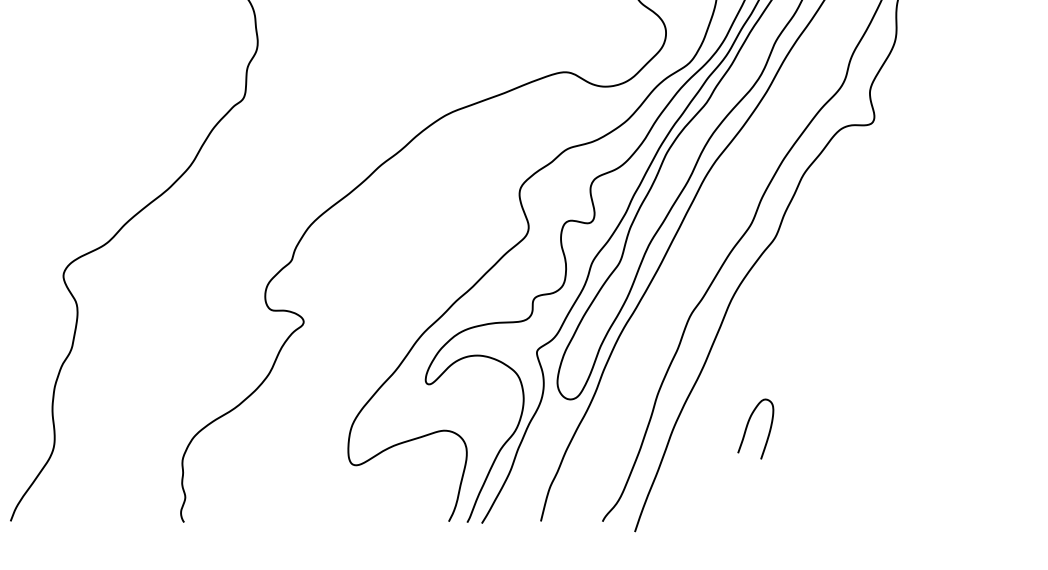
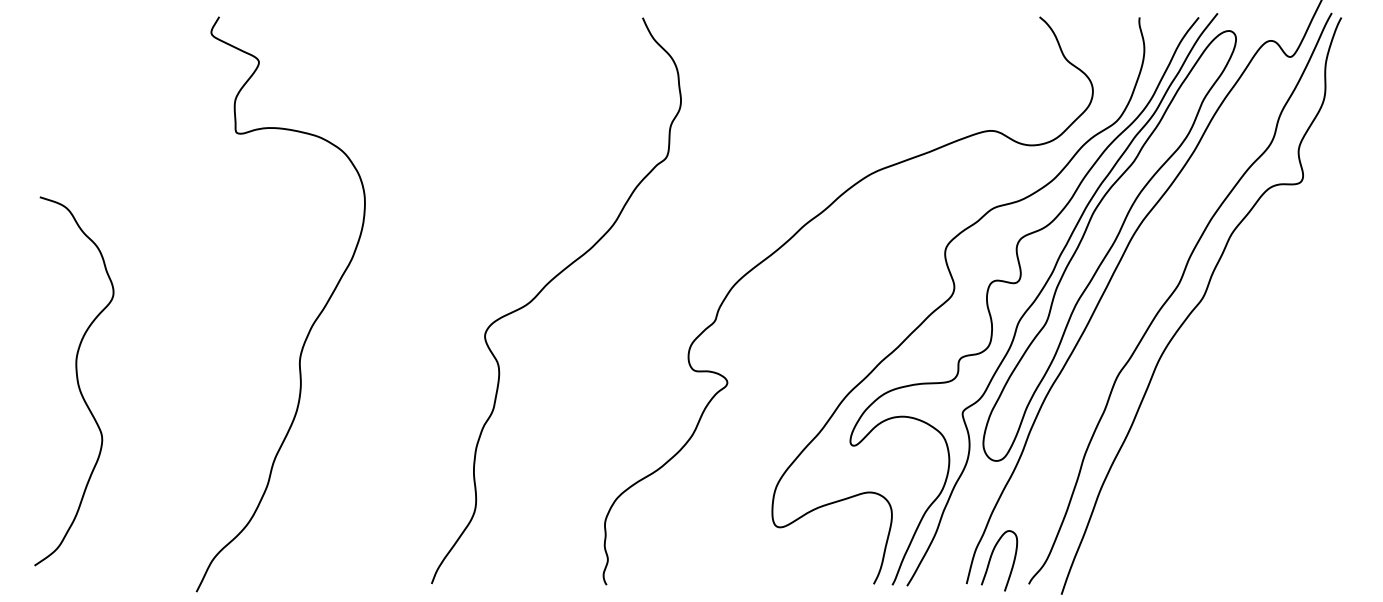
curve: (747, 426) -> (991, 558), moved

